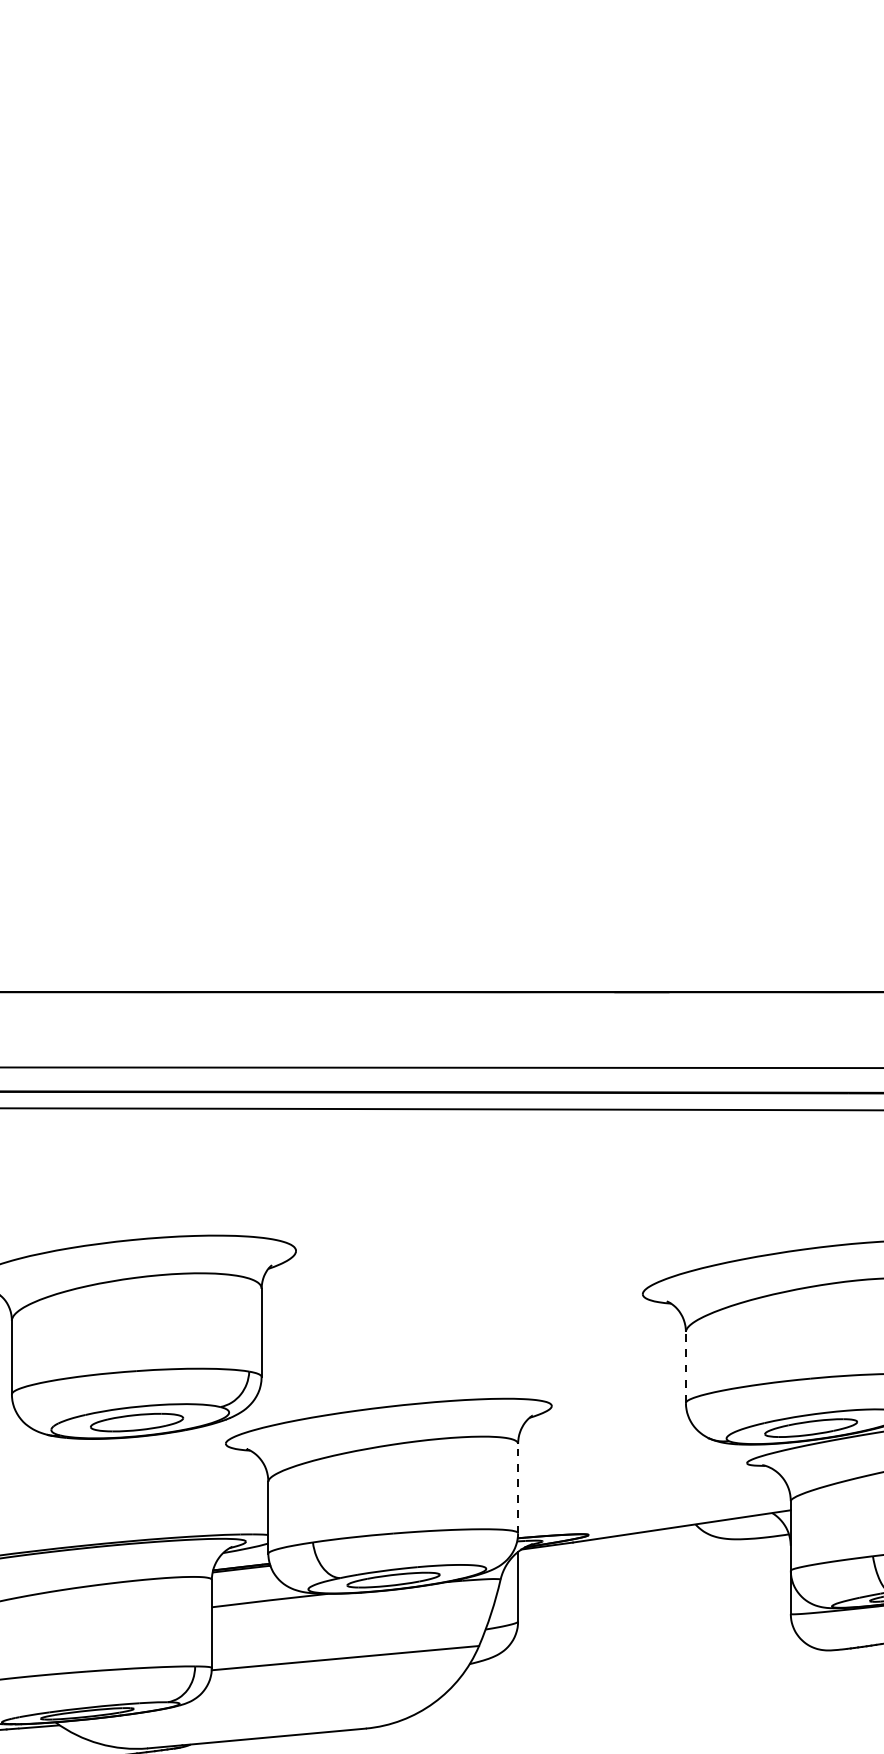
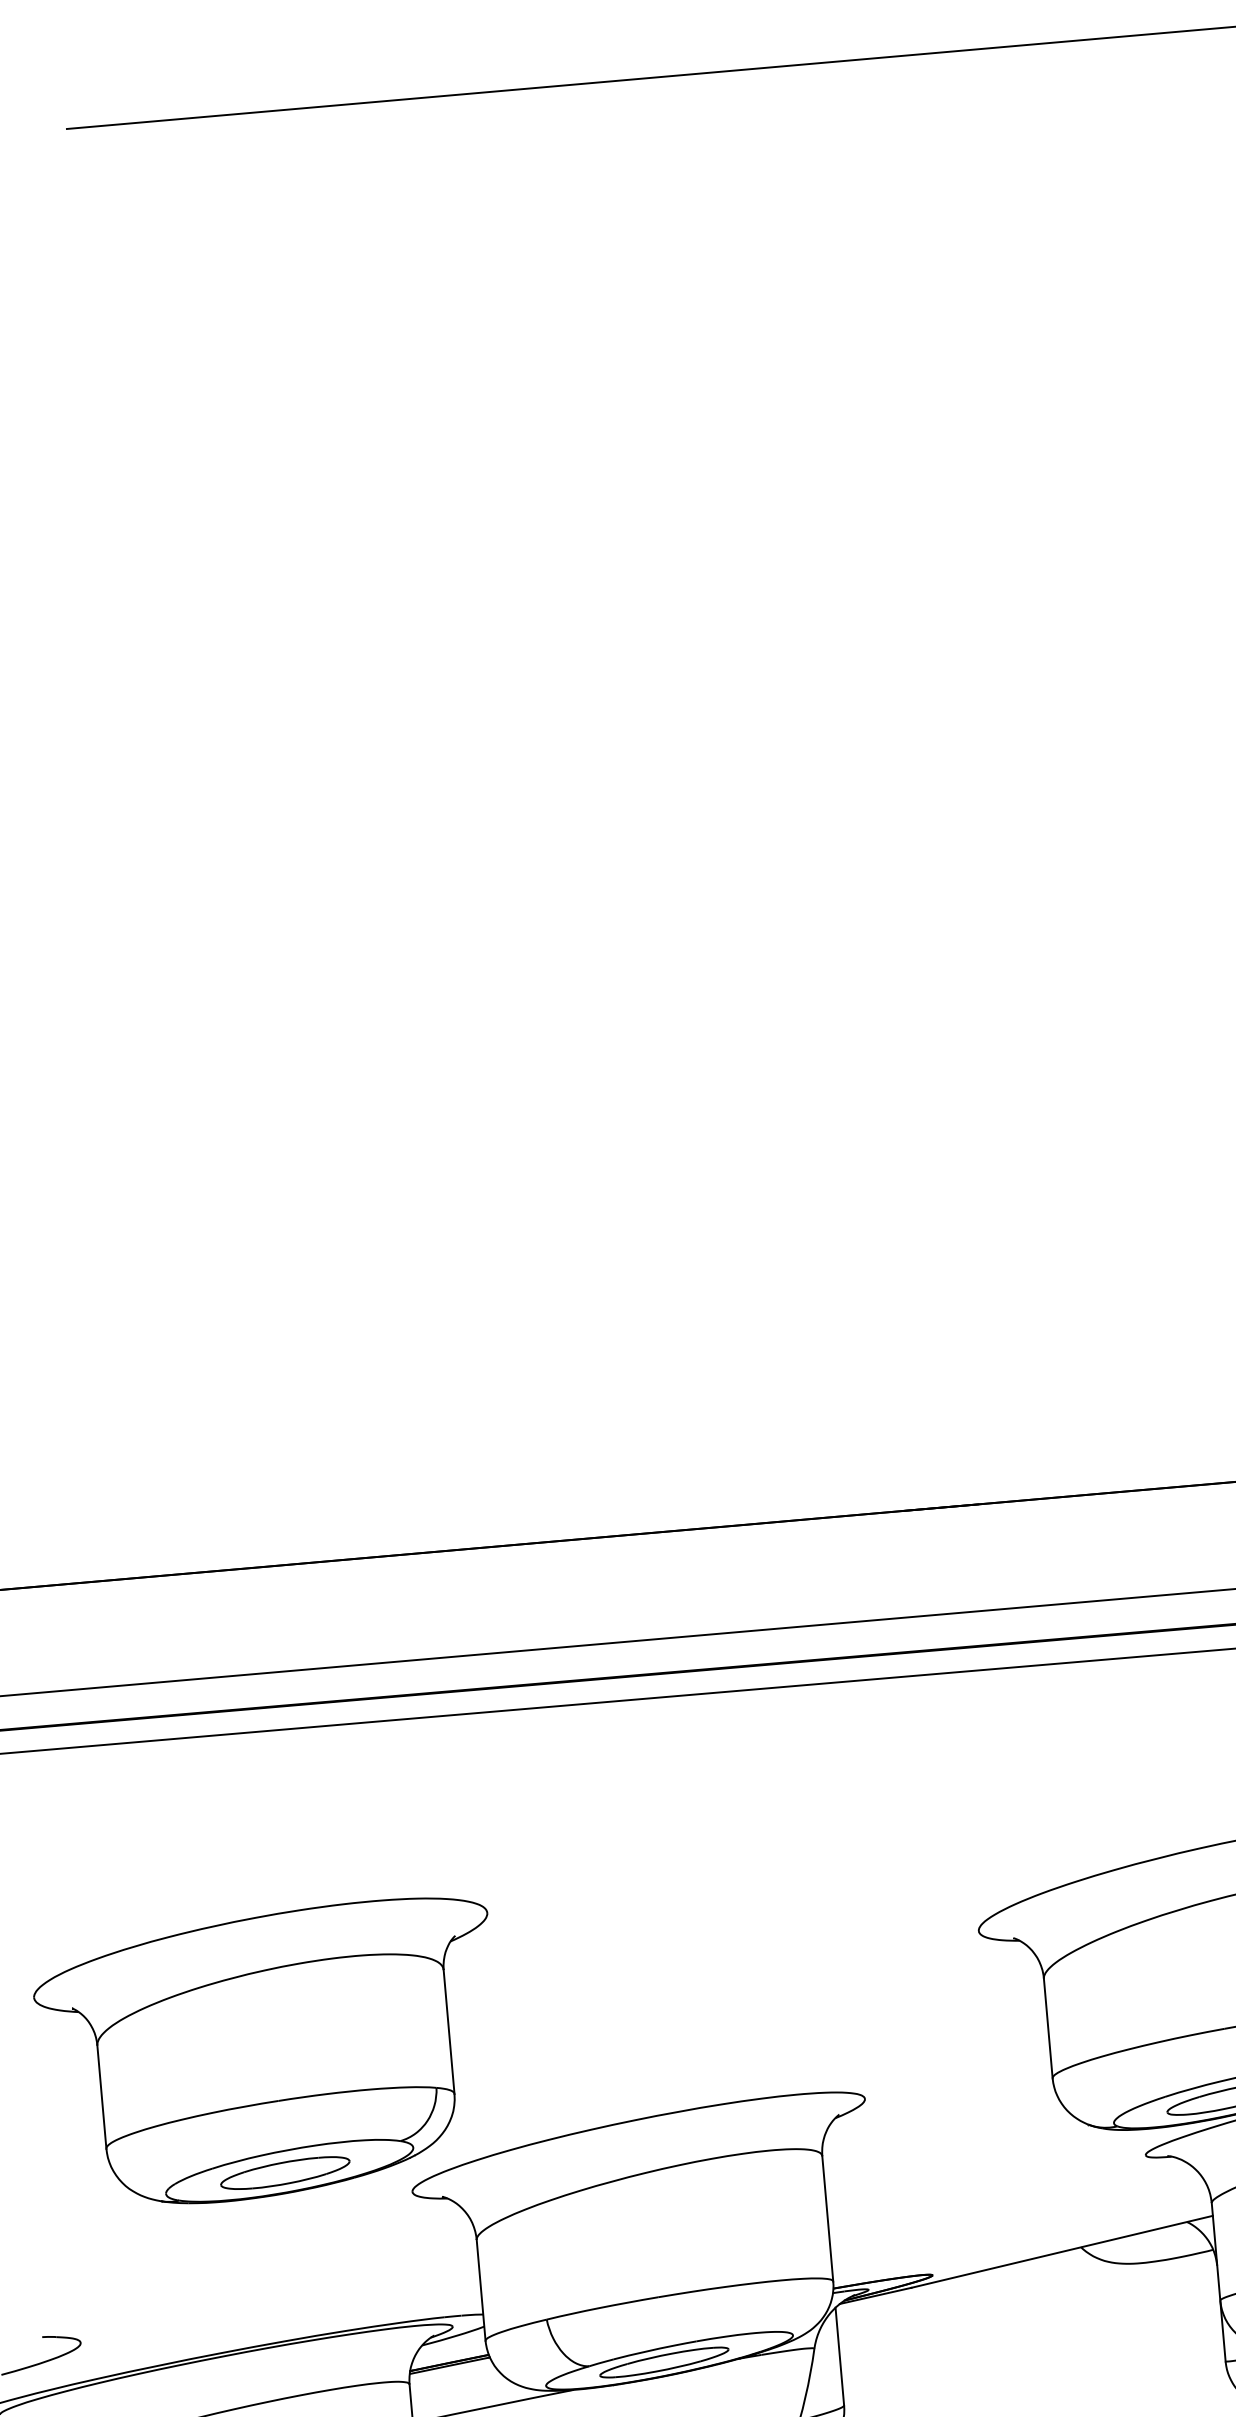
line: (685, 1367) -> (1047, 2028), dashed -> solid
line: (518, 1488) -> (828, 2218), dashed -> solid

